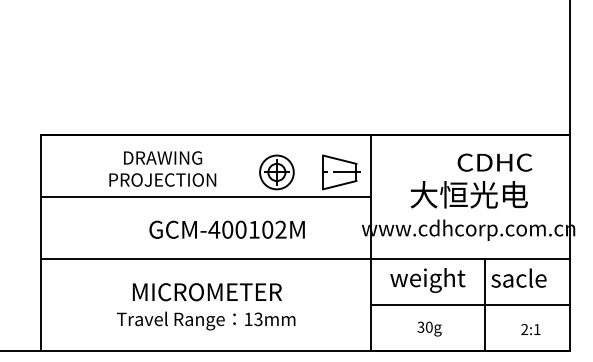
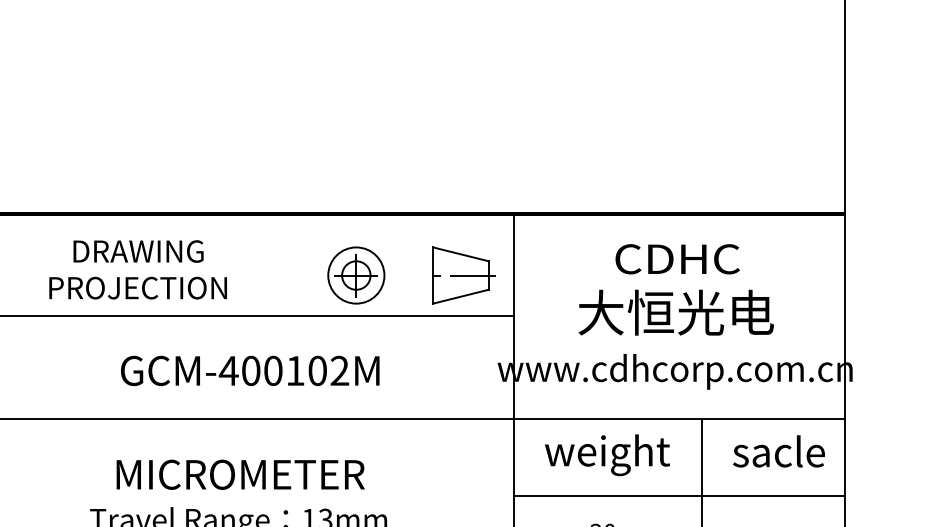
text: (494, 162) -> (676, 258), moved
text: (162, 168) -> (137, 268), moved
text: (226, 229) -> (249, 370), moved
text: (518, 277) -> (778, 450), moved

